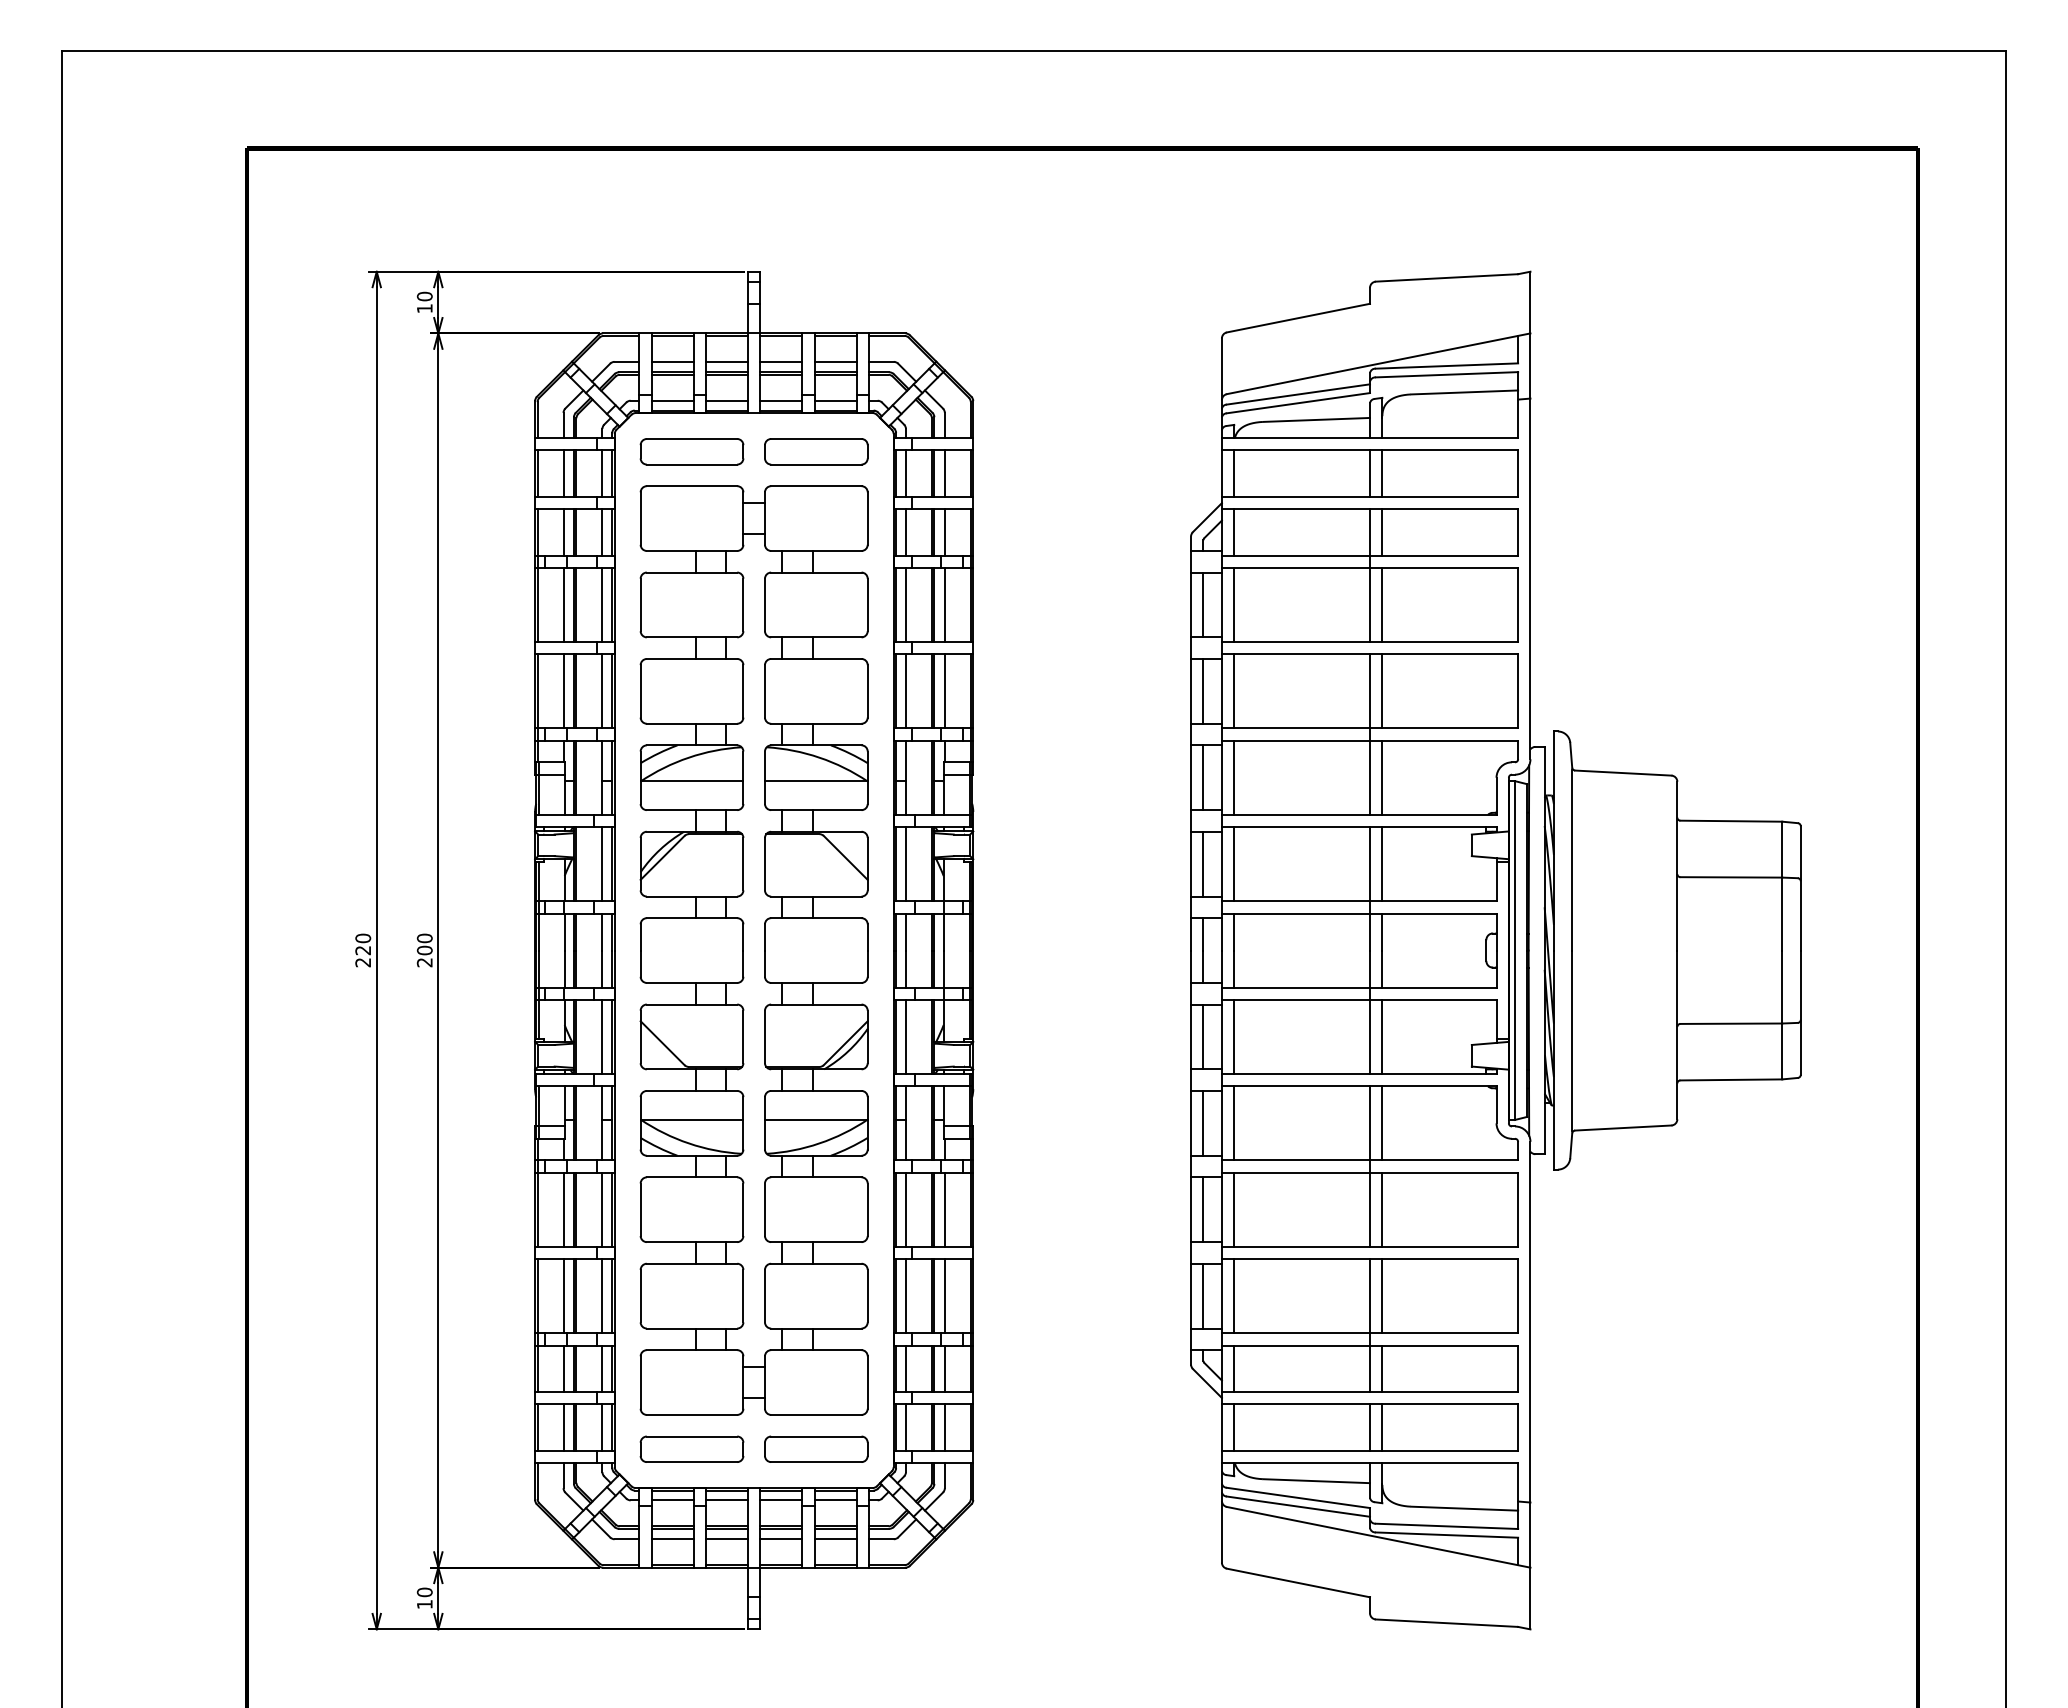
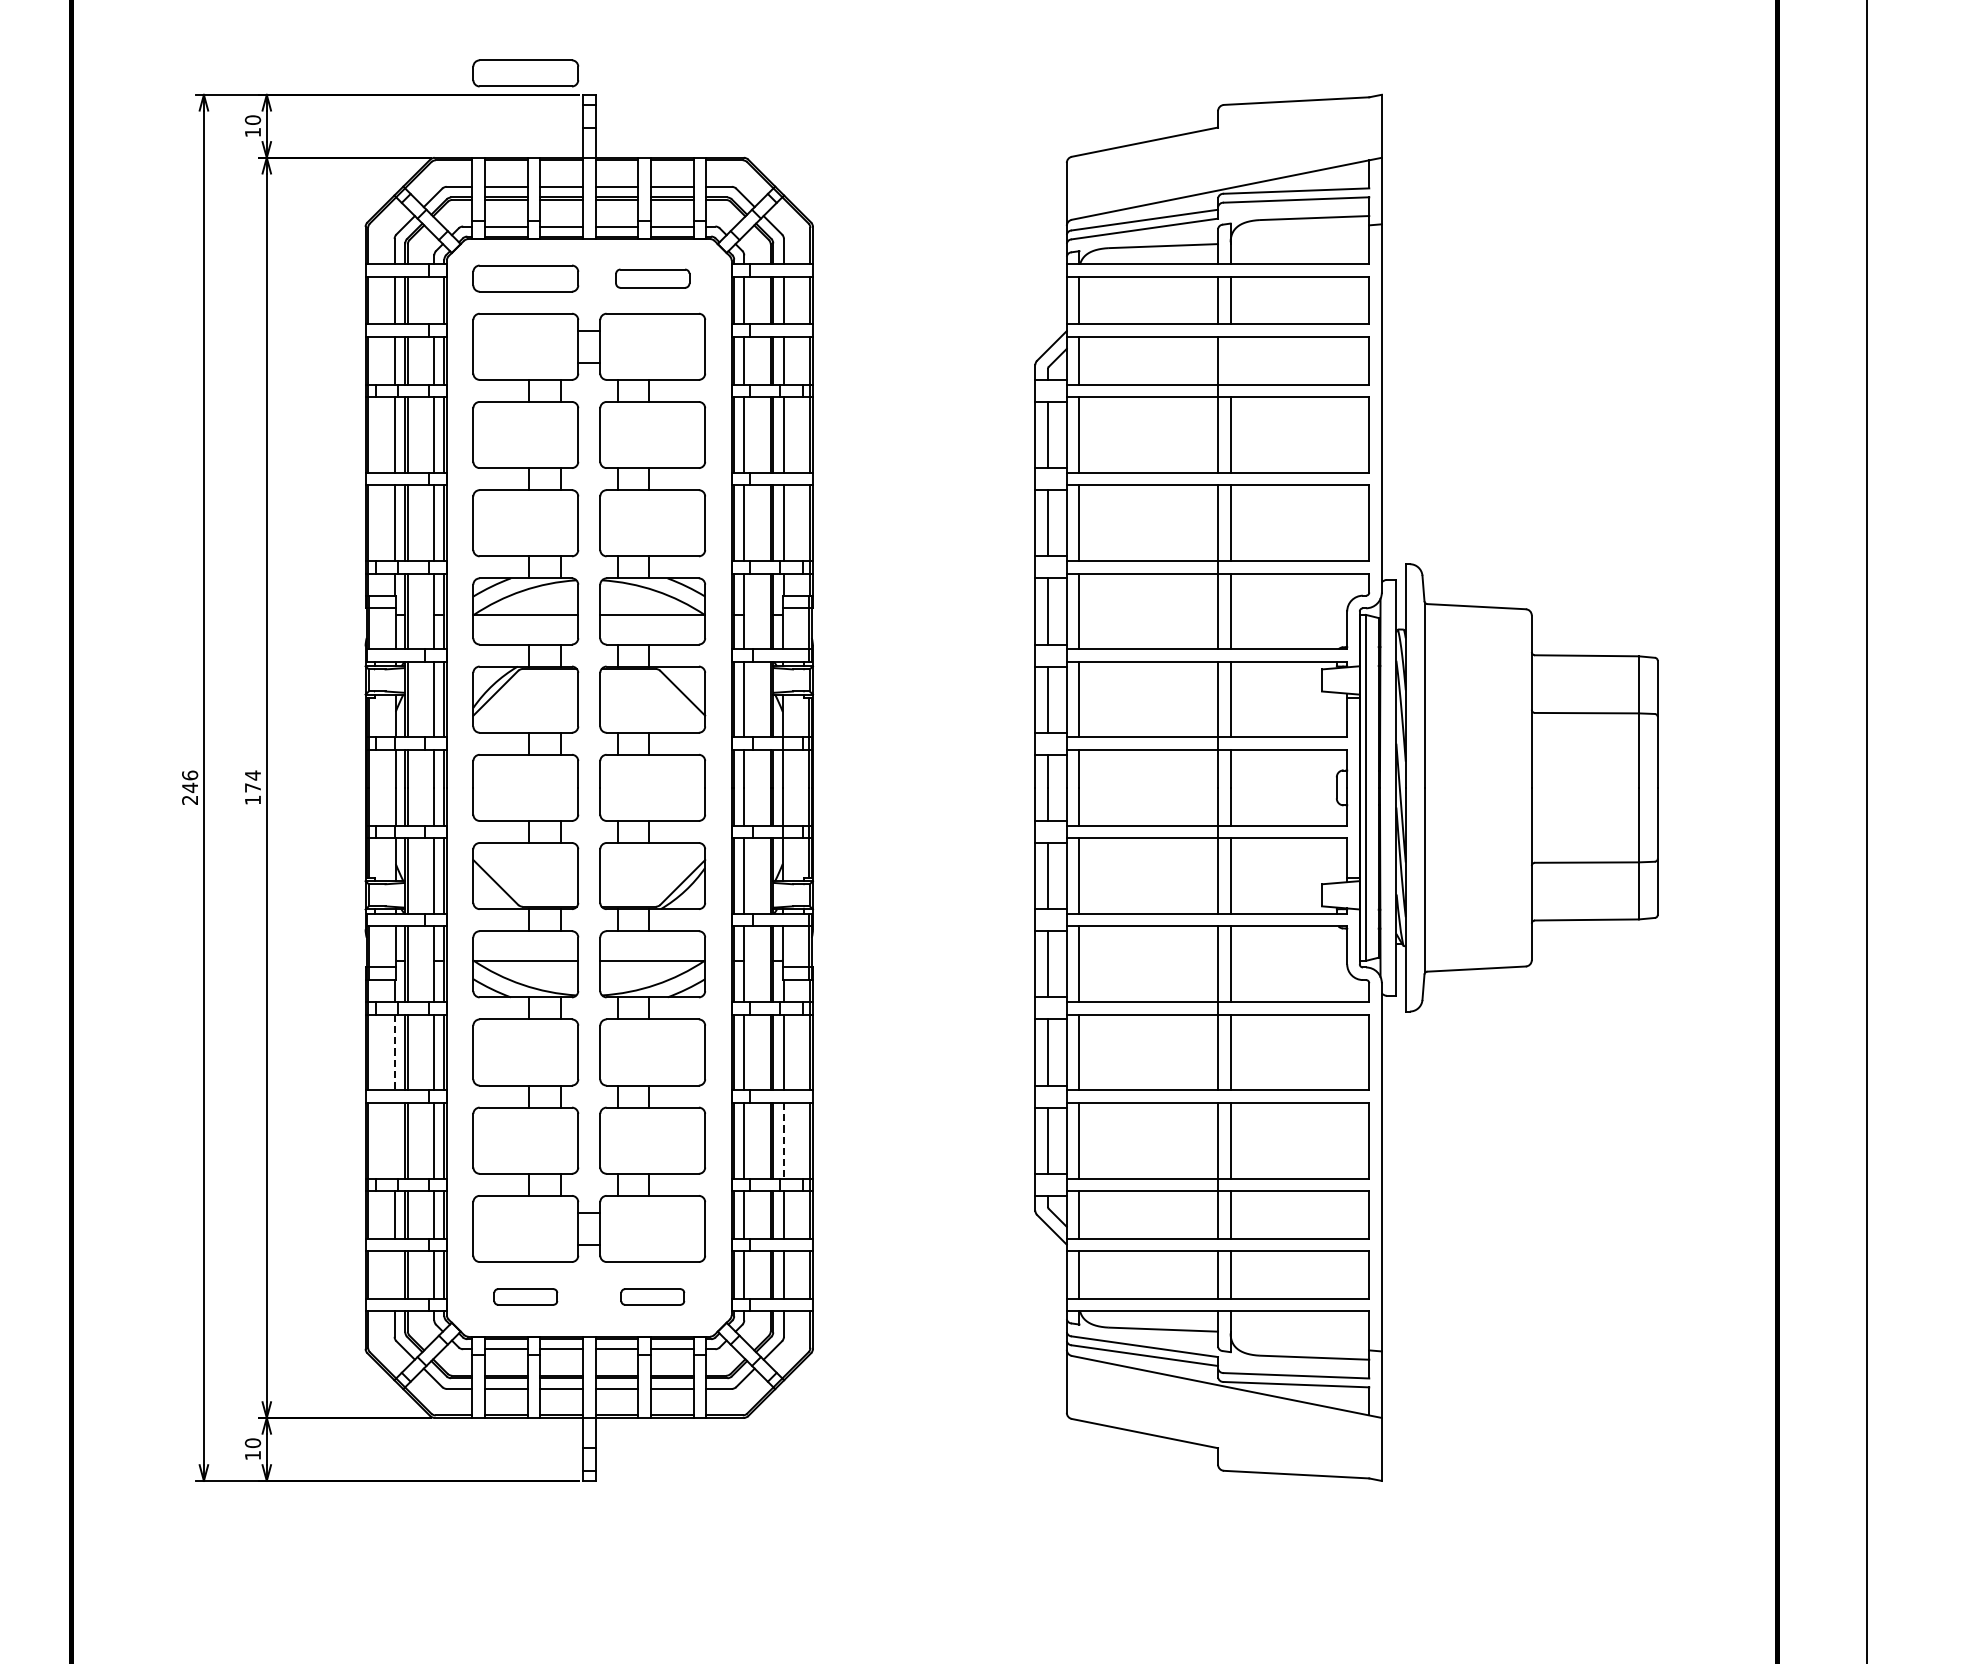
part: (691, 250) -> (525, 73), added
part: (816, 451) -> (652, 278), size x0.7
line: (602, 473) -> (434, 300), removed
line: (1382, 532) -> (1230, 361), removed
text: (362, 944) -> (189, 781), 220 -> 246
text: (424, 950) -> (252, 787), 200 -> 174
line: (563, 1210) -> (394, 1053), solid -> dashed
line: (563, 1296) -> (394, 1141), removed
line: (944, 1296) -> (783, 1141), solid -> dashed
line: (563, 1427) -> (394, 1274), removed
part: (691, 1448) -> (525, 1296), size x0.6
part: (816, 1448) -> (652, 1296), size x0.6

